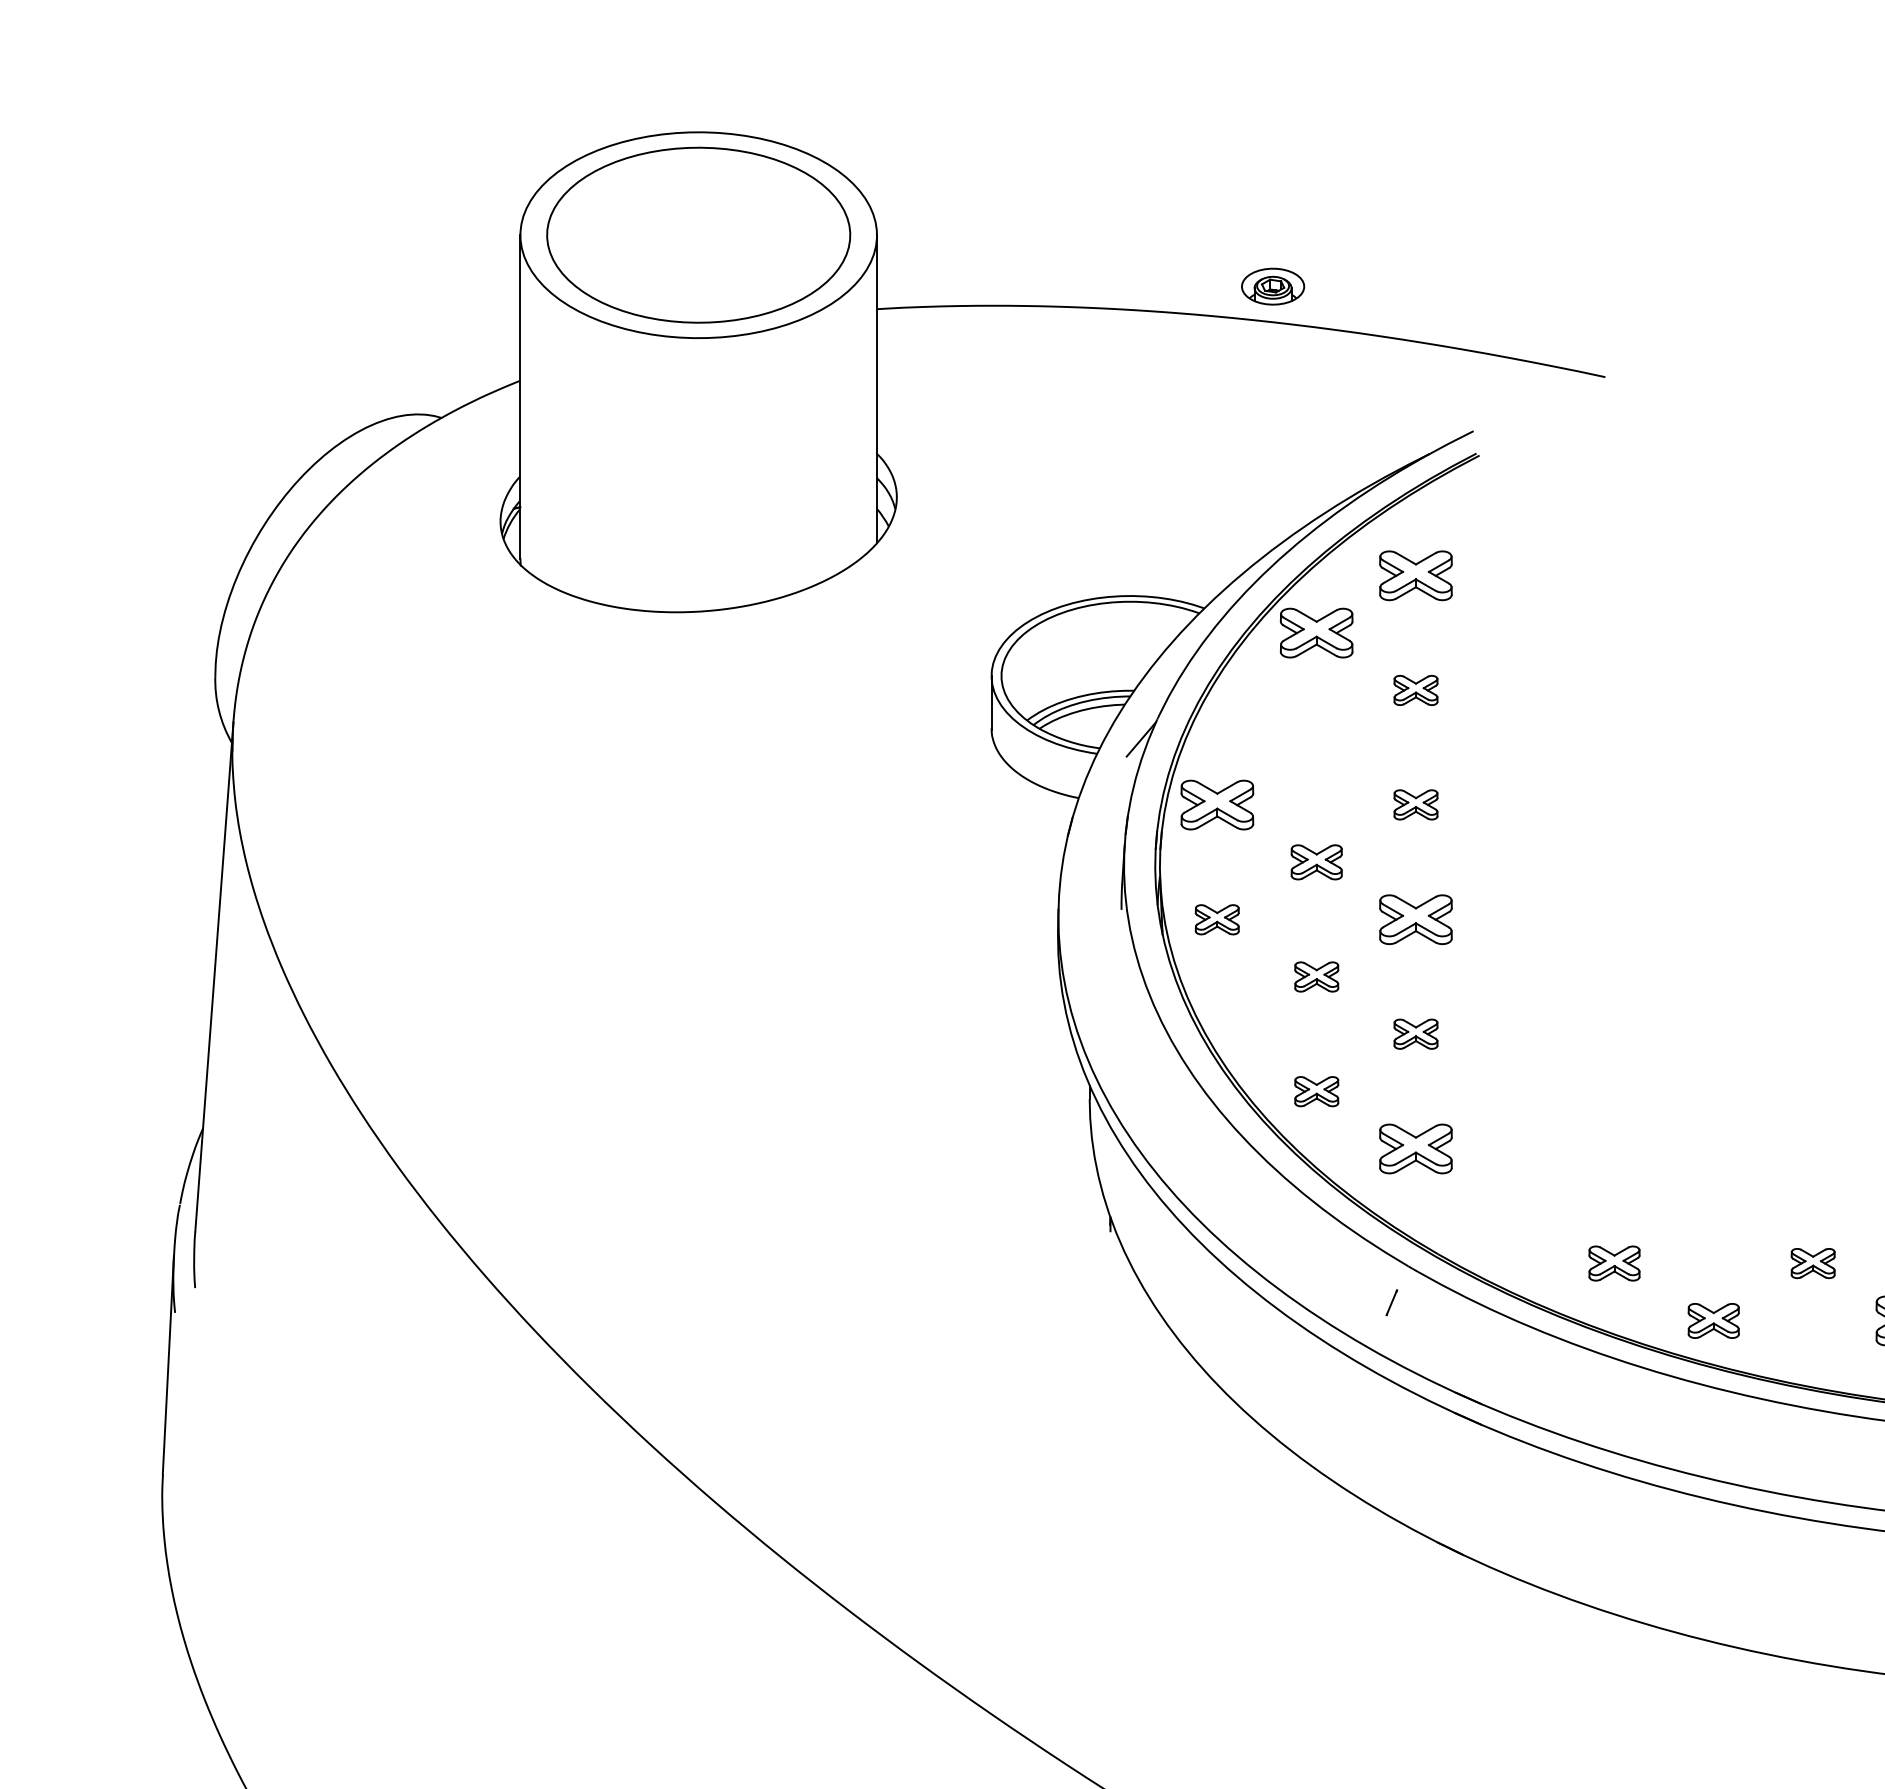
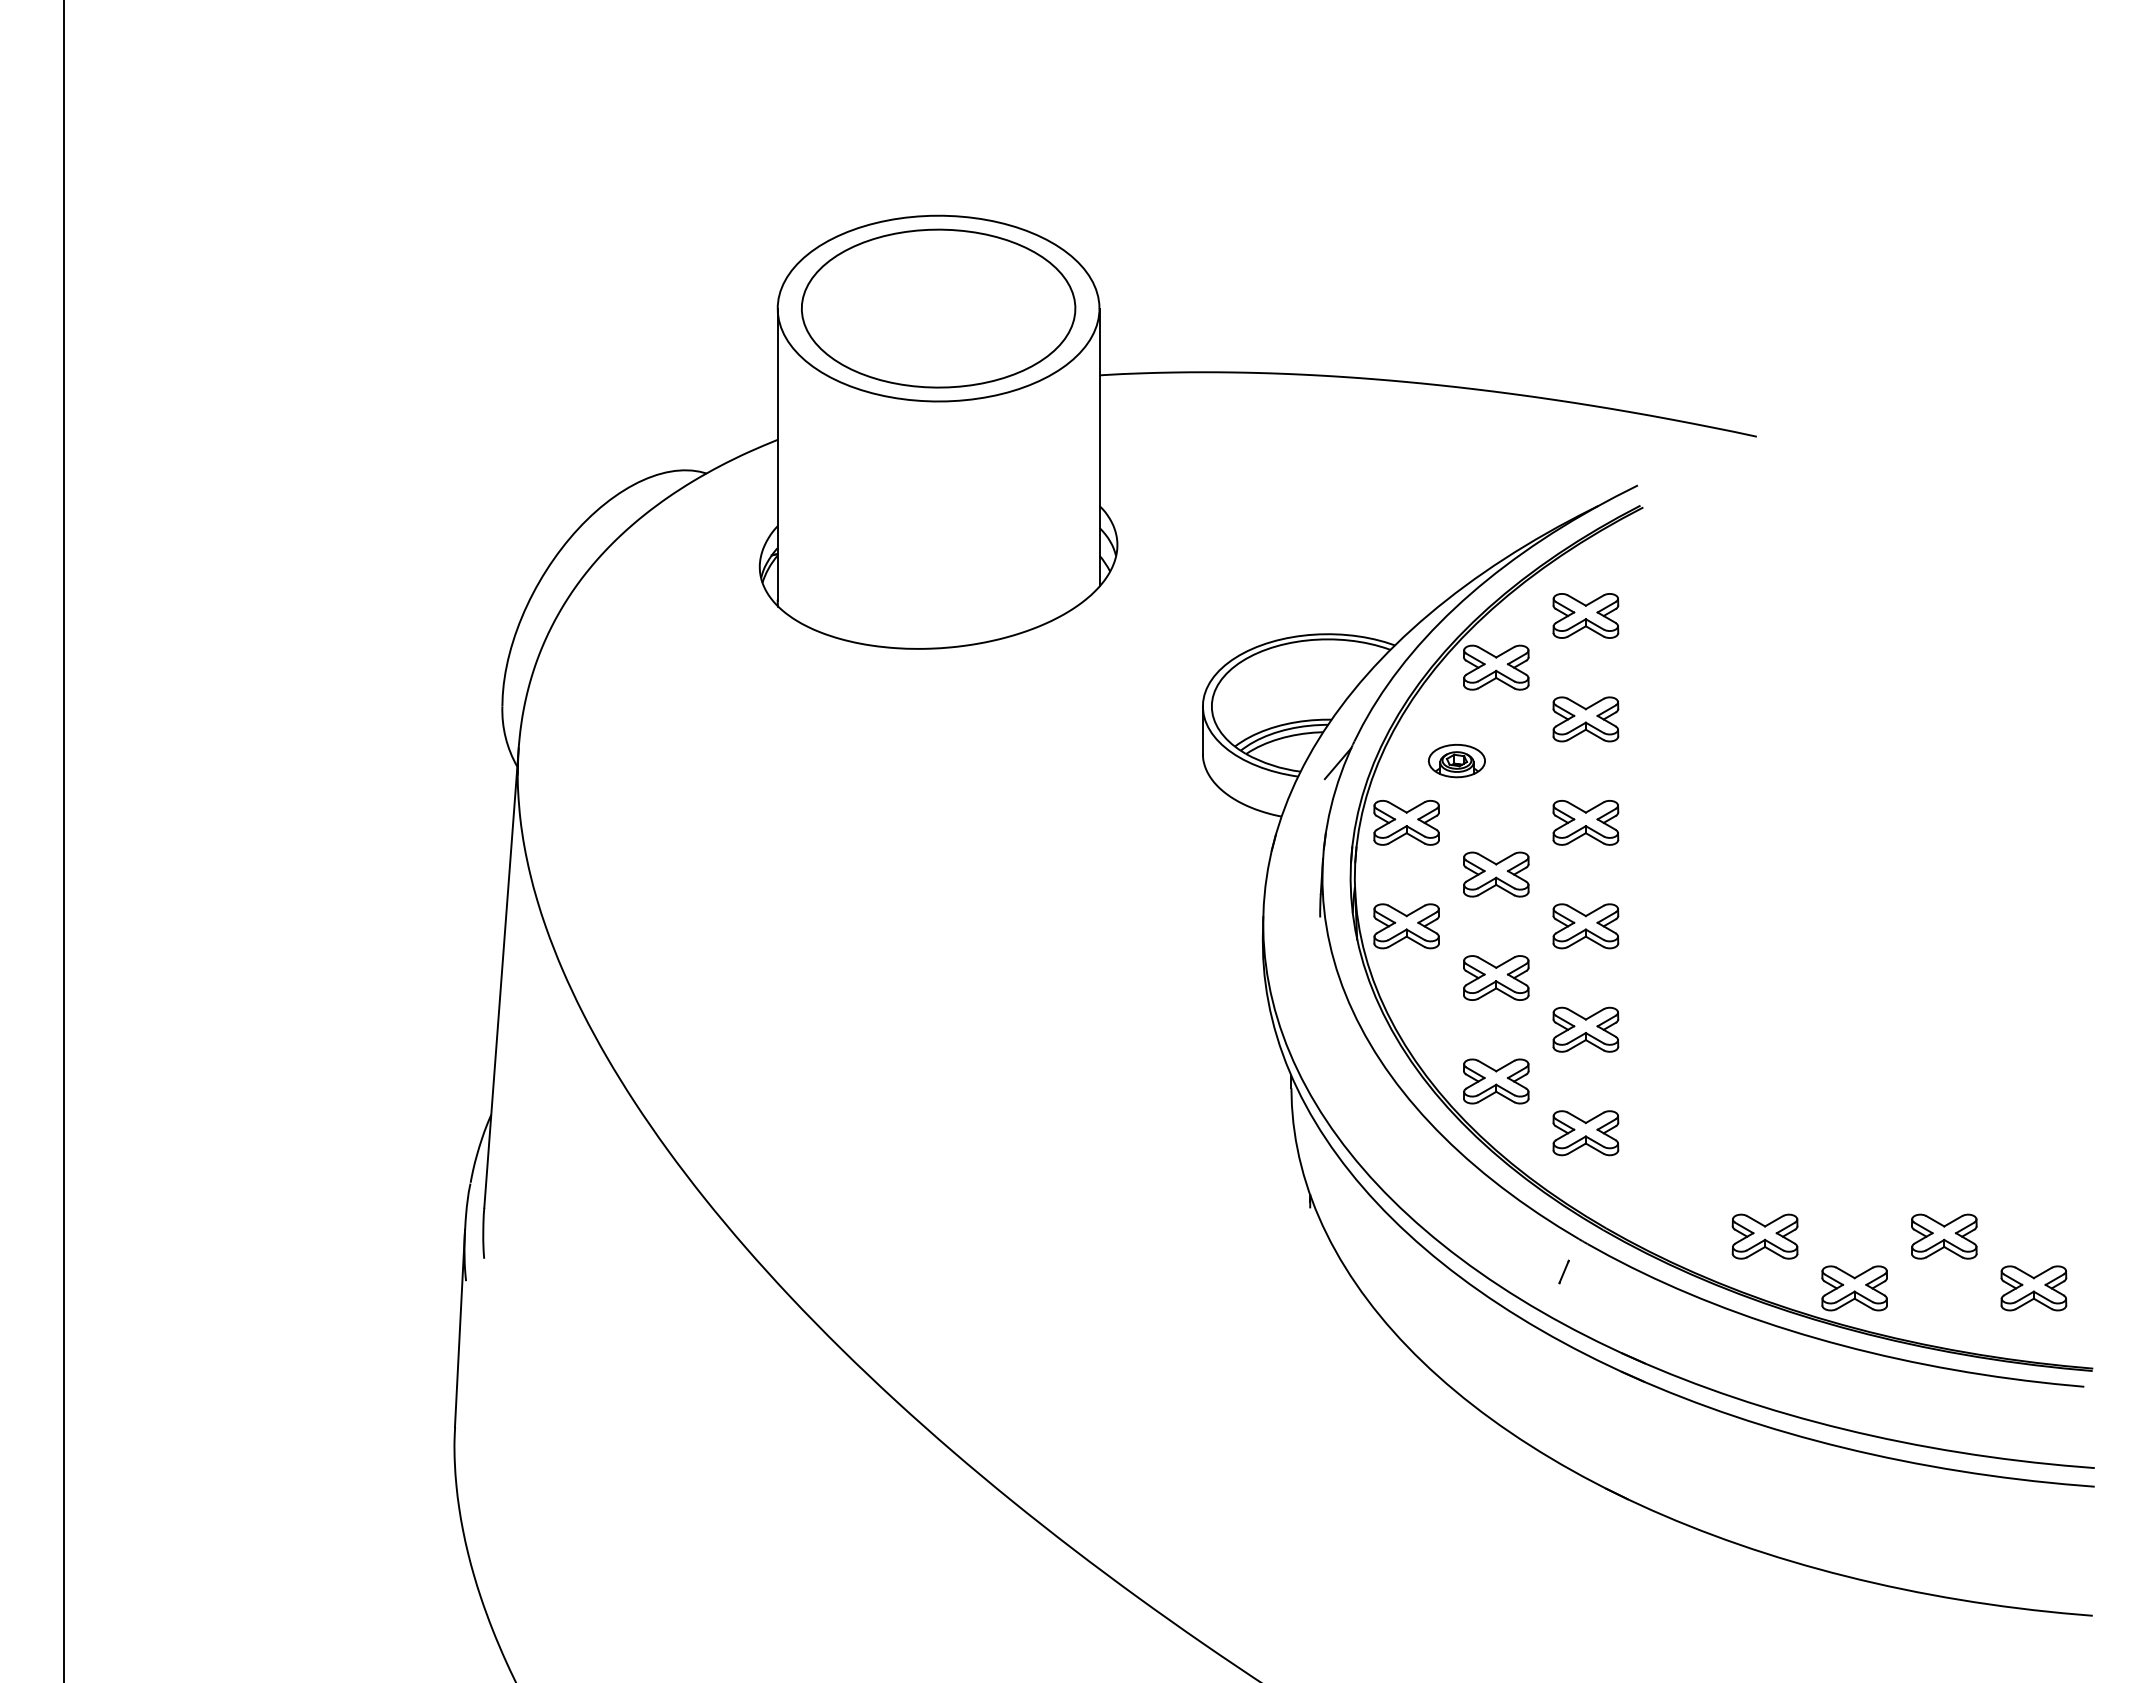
part: (1272, 287) -> (1456, 761), moved
part: (1415, 690) -> (1585, 719), size x1.67
part: (1415, 804) -> (1585, 822), size x1.67
part: (1316, 862) -> (1496, 874), size x1.43
part: (1217, 919) -> (1406, 926), size x1.67
part: (1316, 976) -> (1496, 977), size x1.67
part: (1415, 1034) -> (1585, 1029), size x1.67
part: (1316, 1091) -> (1496, 1081), size x1.67
part: (1613, 1263) -> (1764, 1236), size x1.43
part: (1813, 1263) -> (1944, 1236), size x1.67
part: (1713, 1321) -> (1854, 1288), size x1.43

